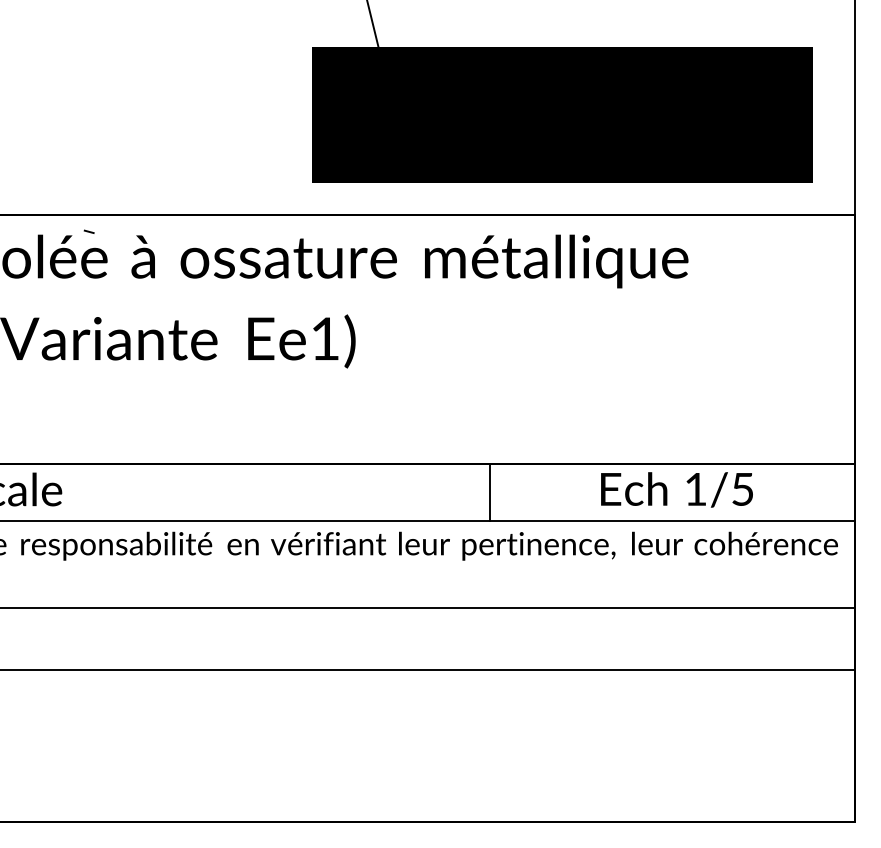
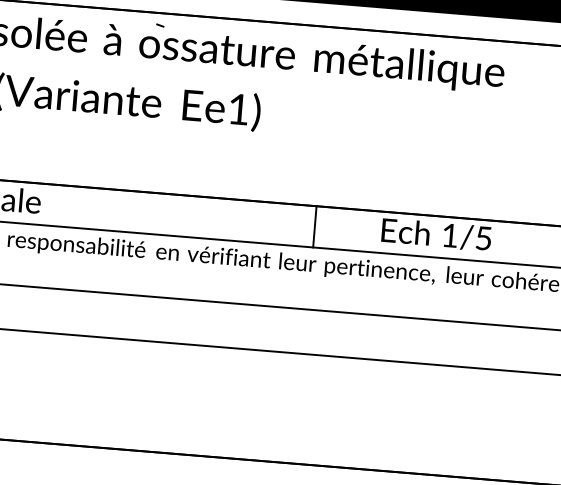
line: (88, 231) -> (159, 25), moved
text: (676, 489) -> (436, 234), moved
line: (489, 492) -> (314, 226), moved

